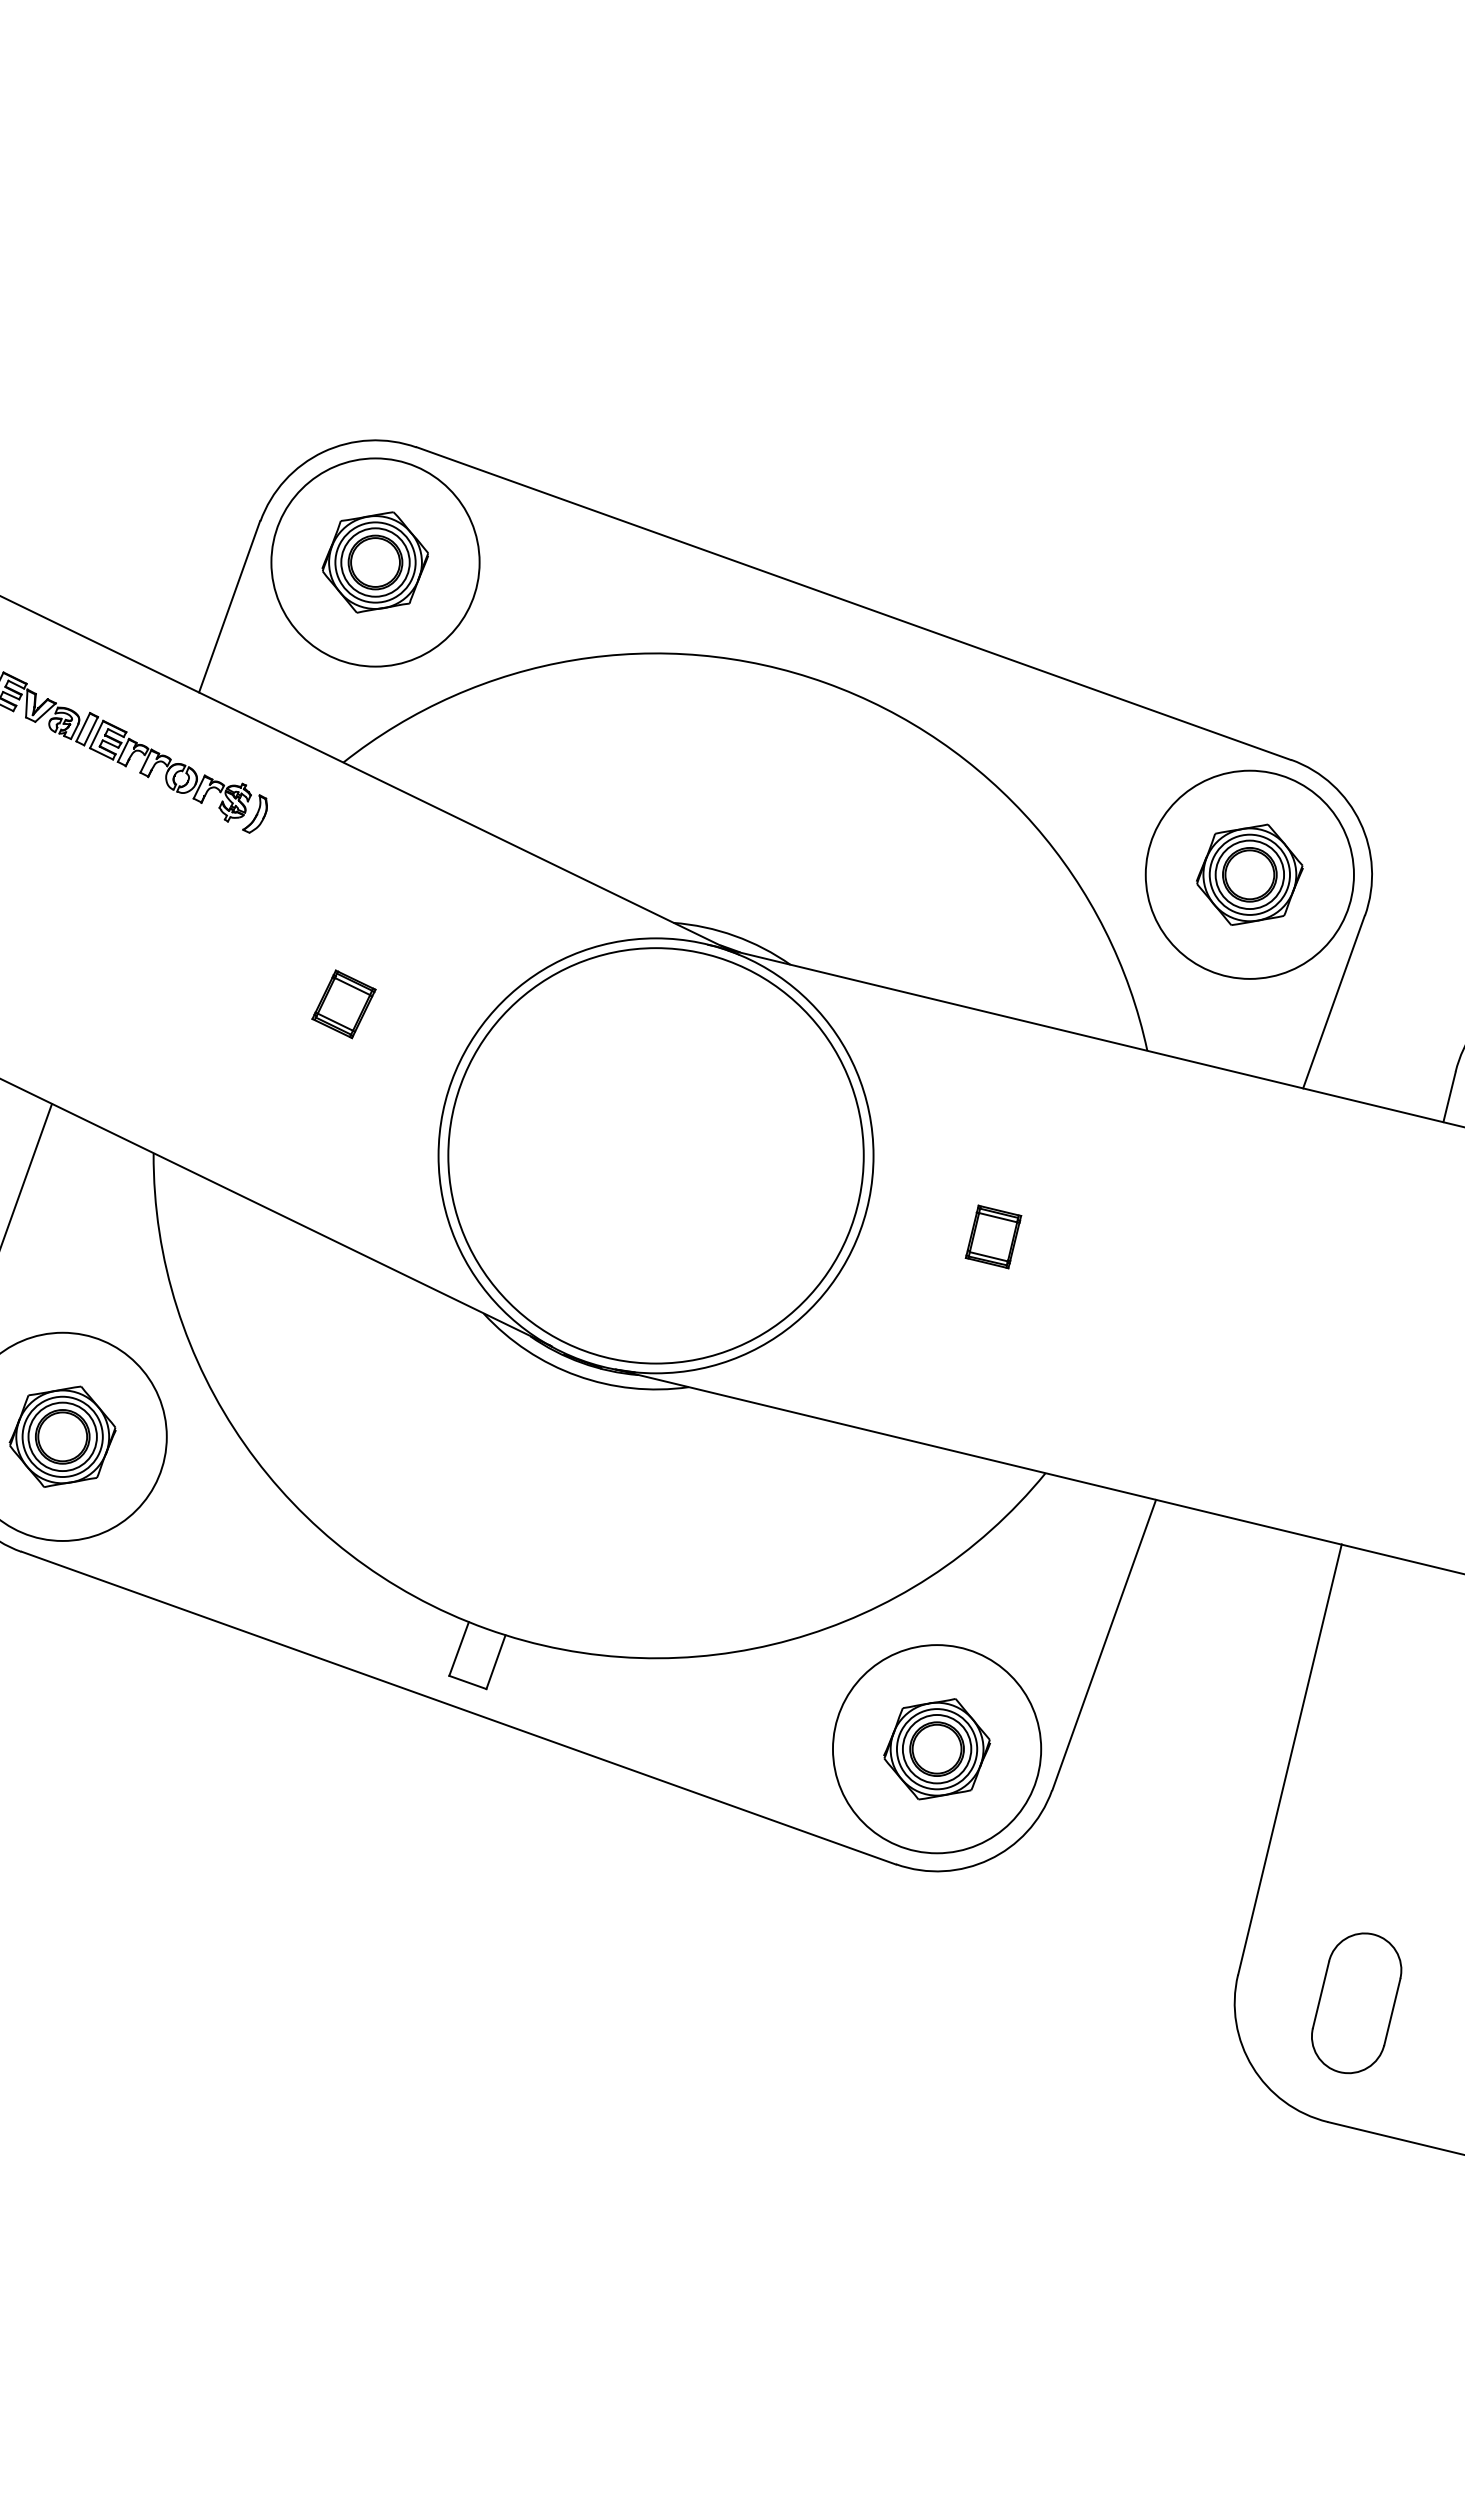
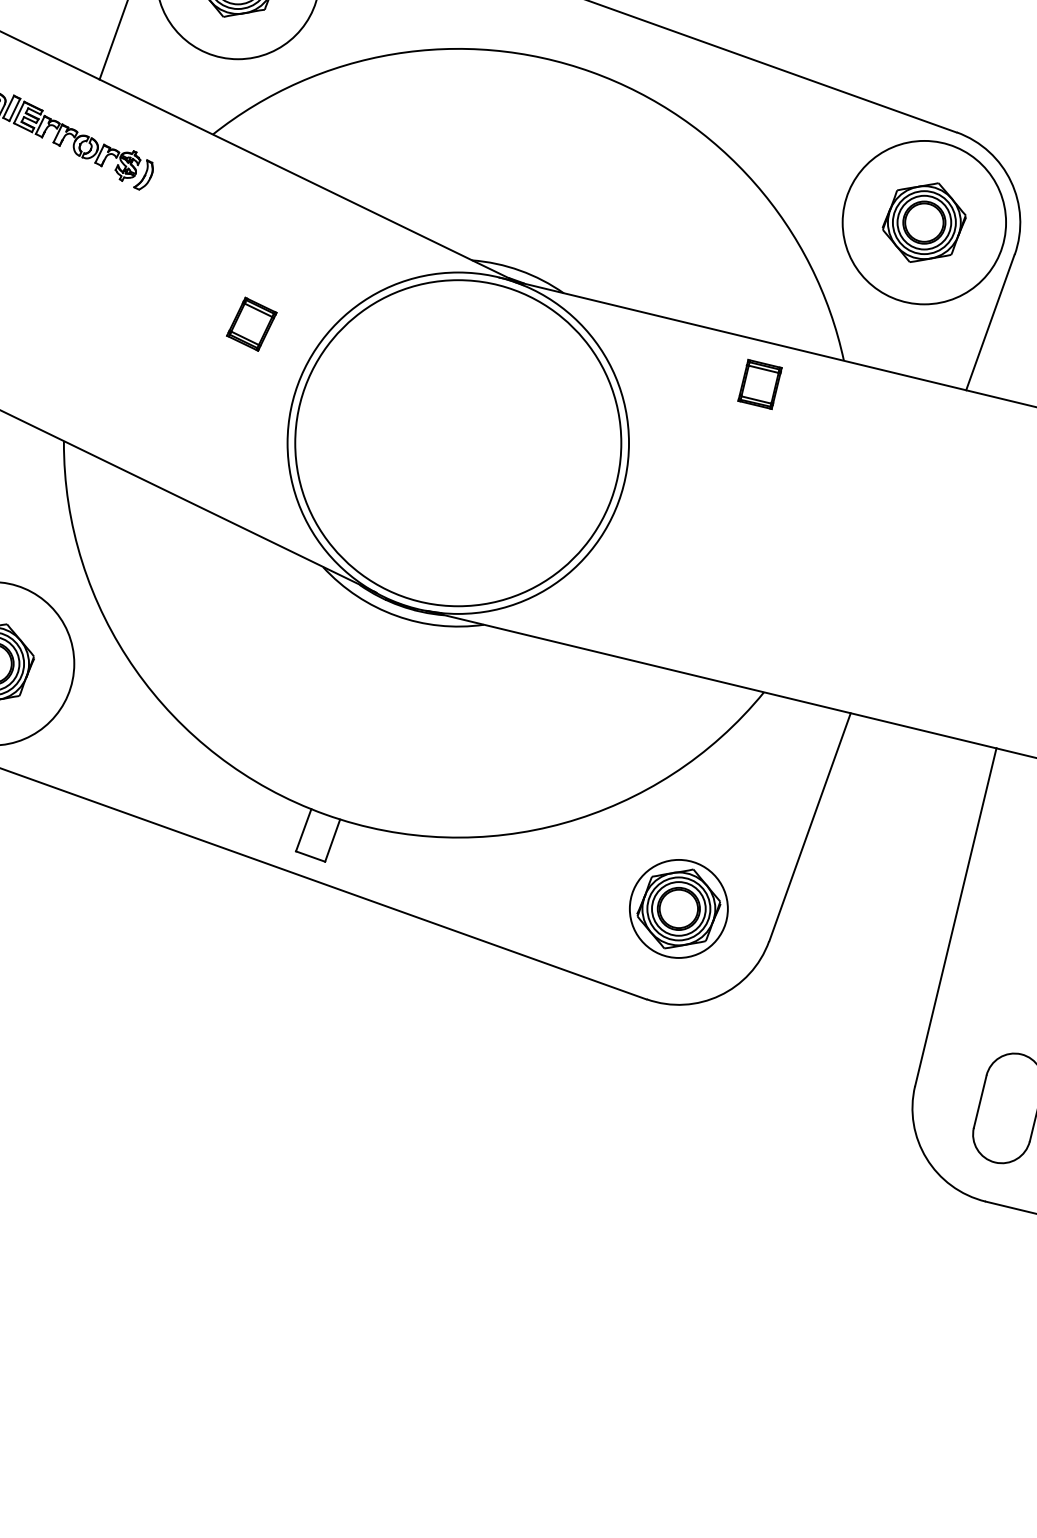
part: (343, 1004) -> (251, 324), moved
part: (993, 1236) -> (760, 384), moved
circle: (936, 1749) -> (678, 909), size x0.6

